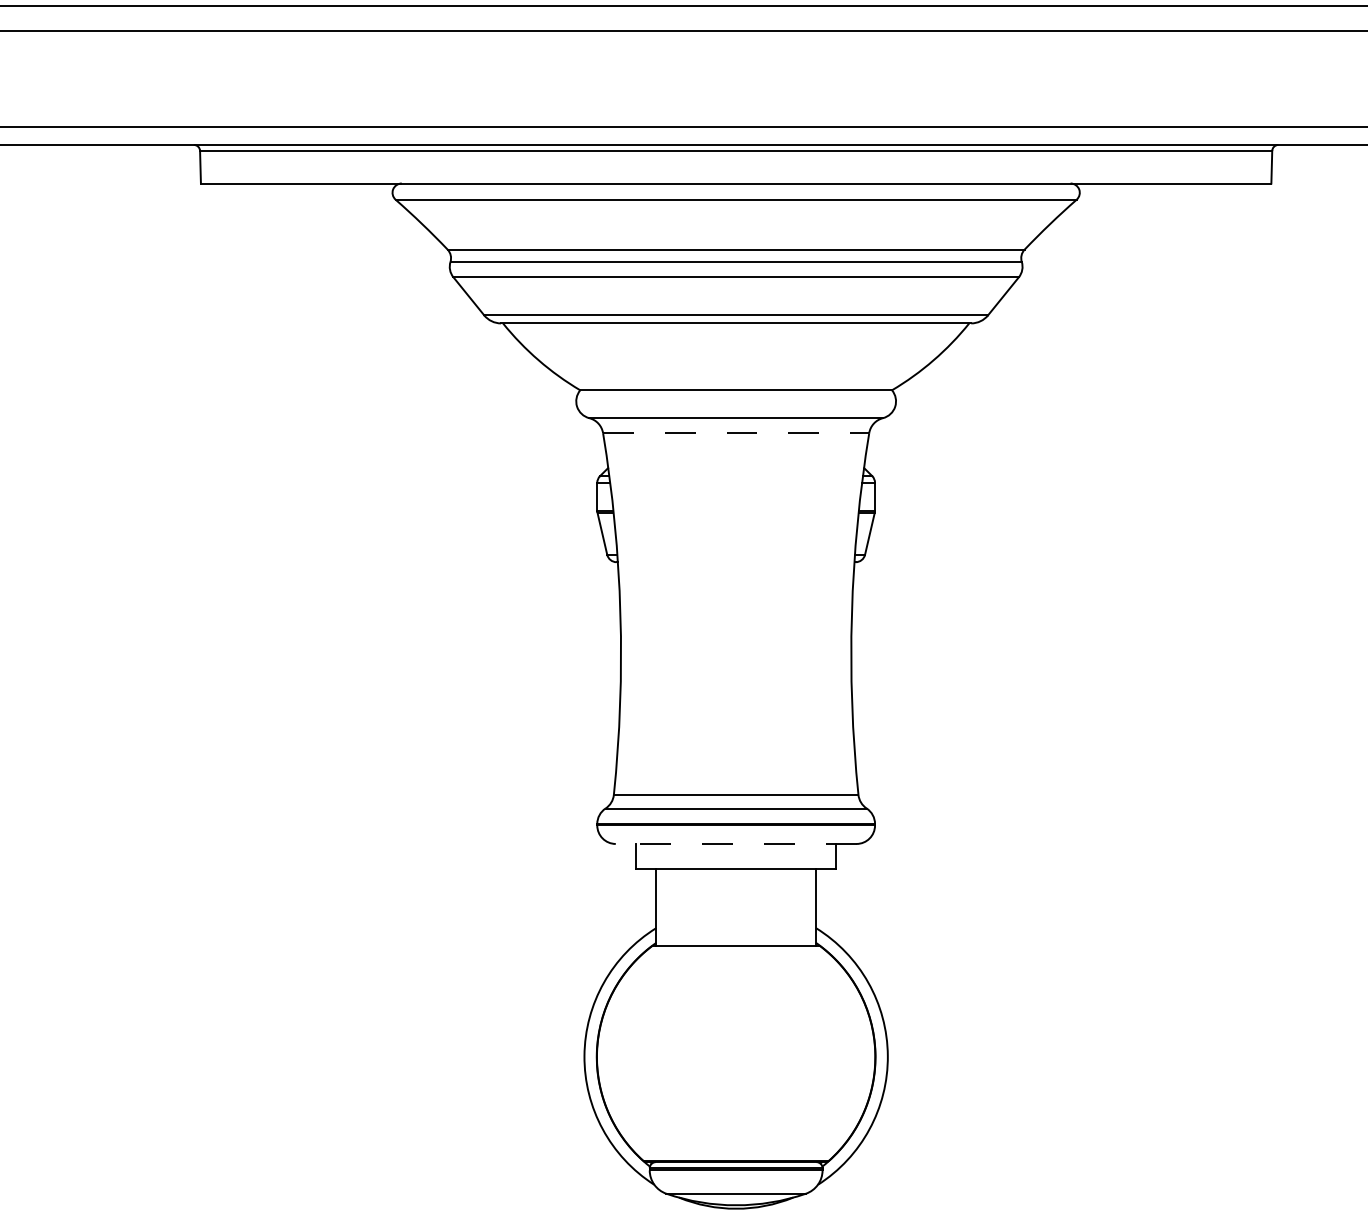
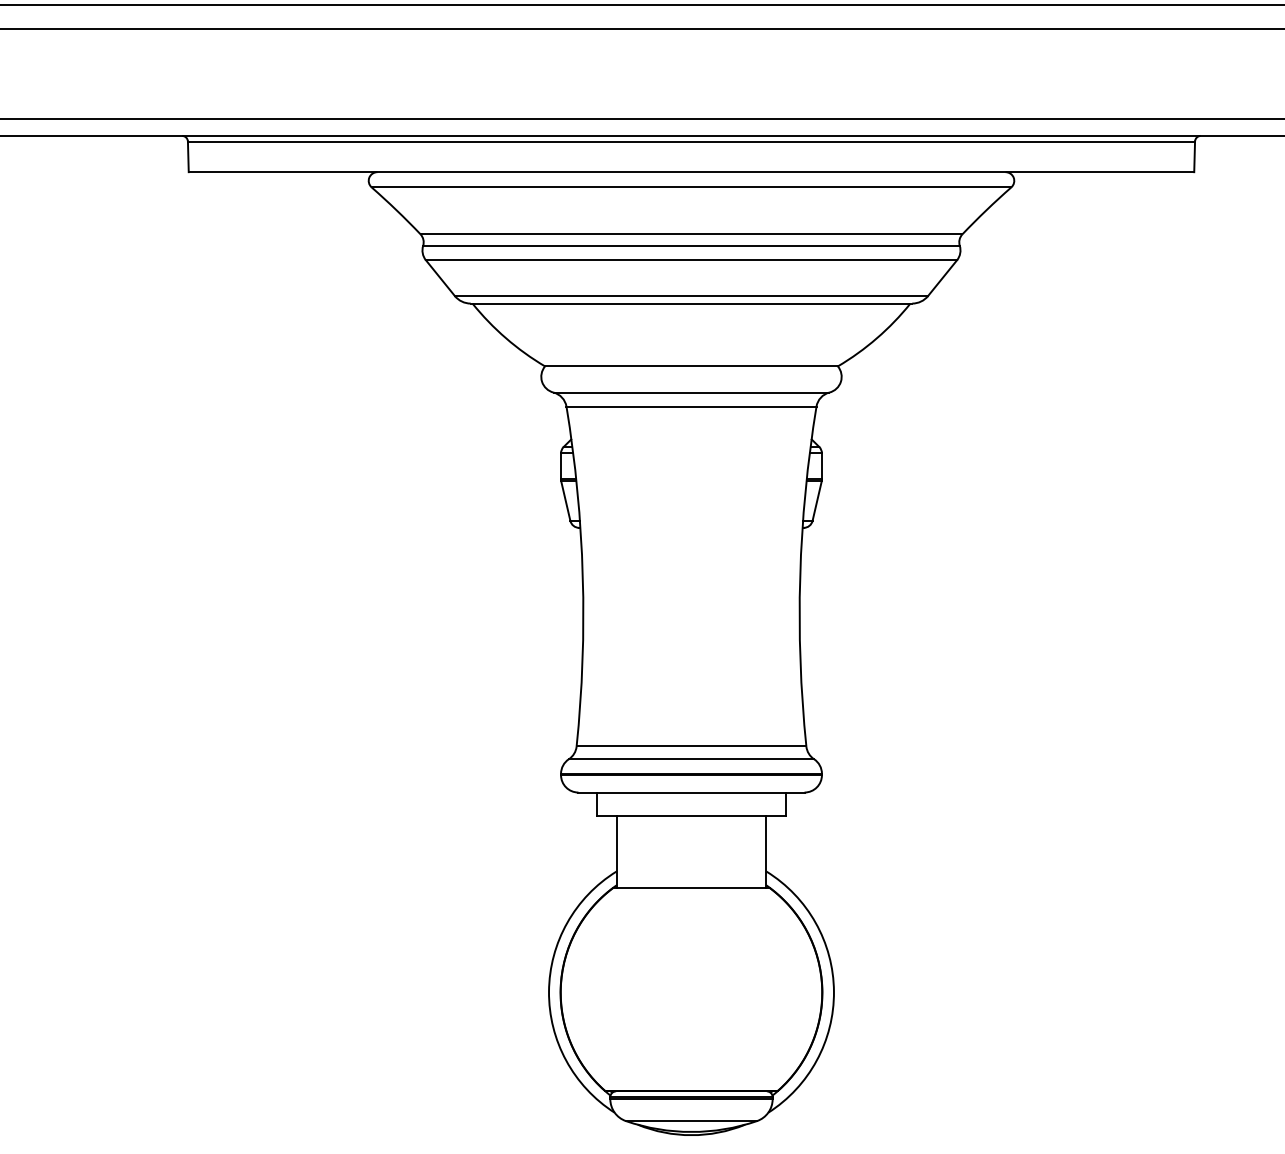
line: (736, 432) -> (691, 406), dashed -> solid
line: (735, 843) -> (690, 792), dashed -> solid

